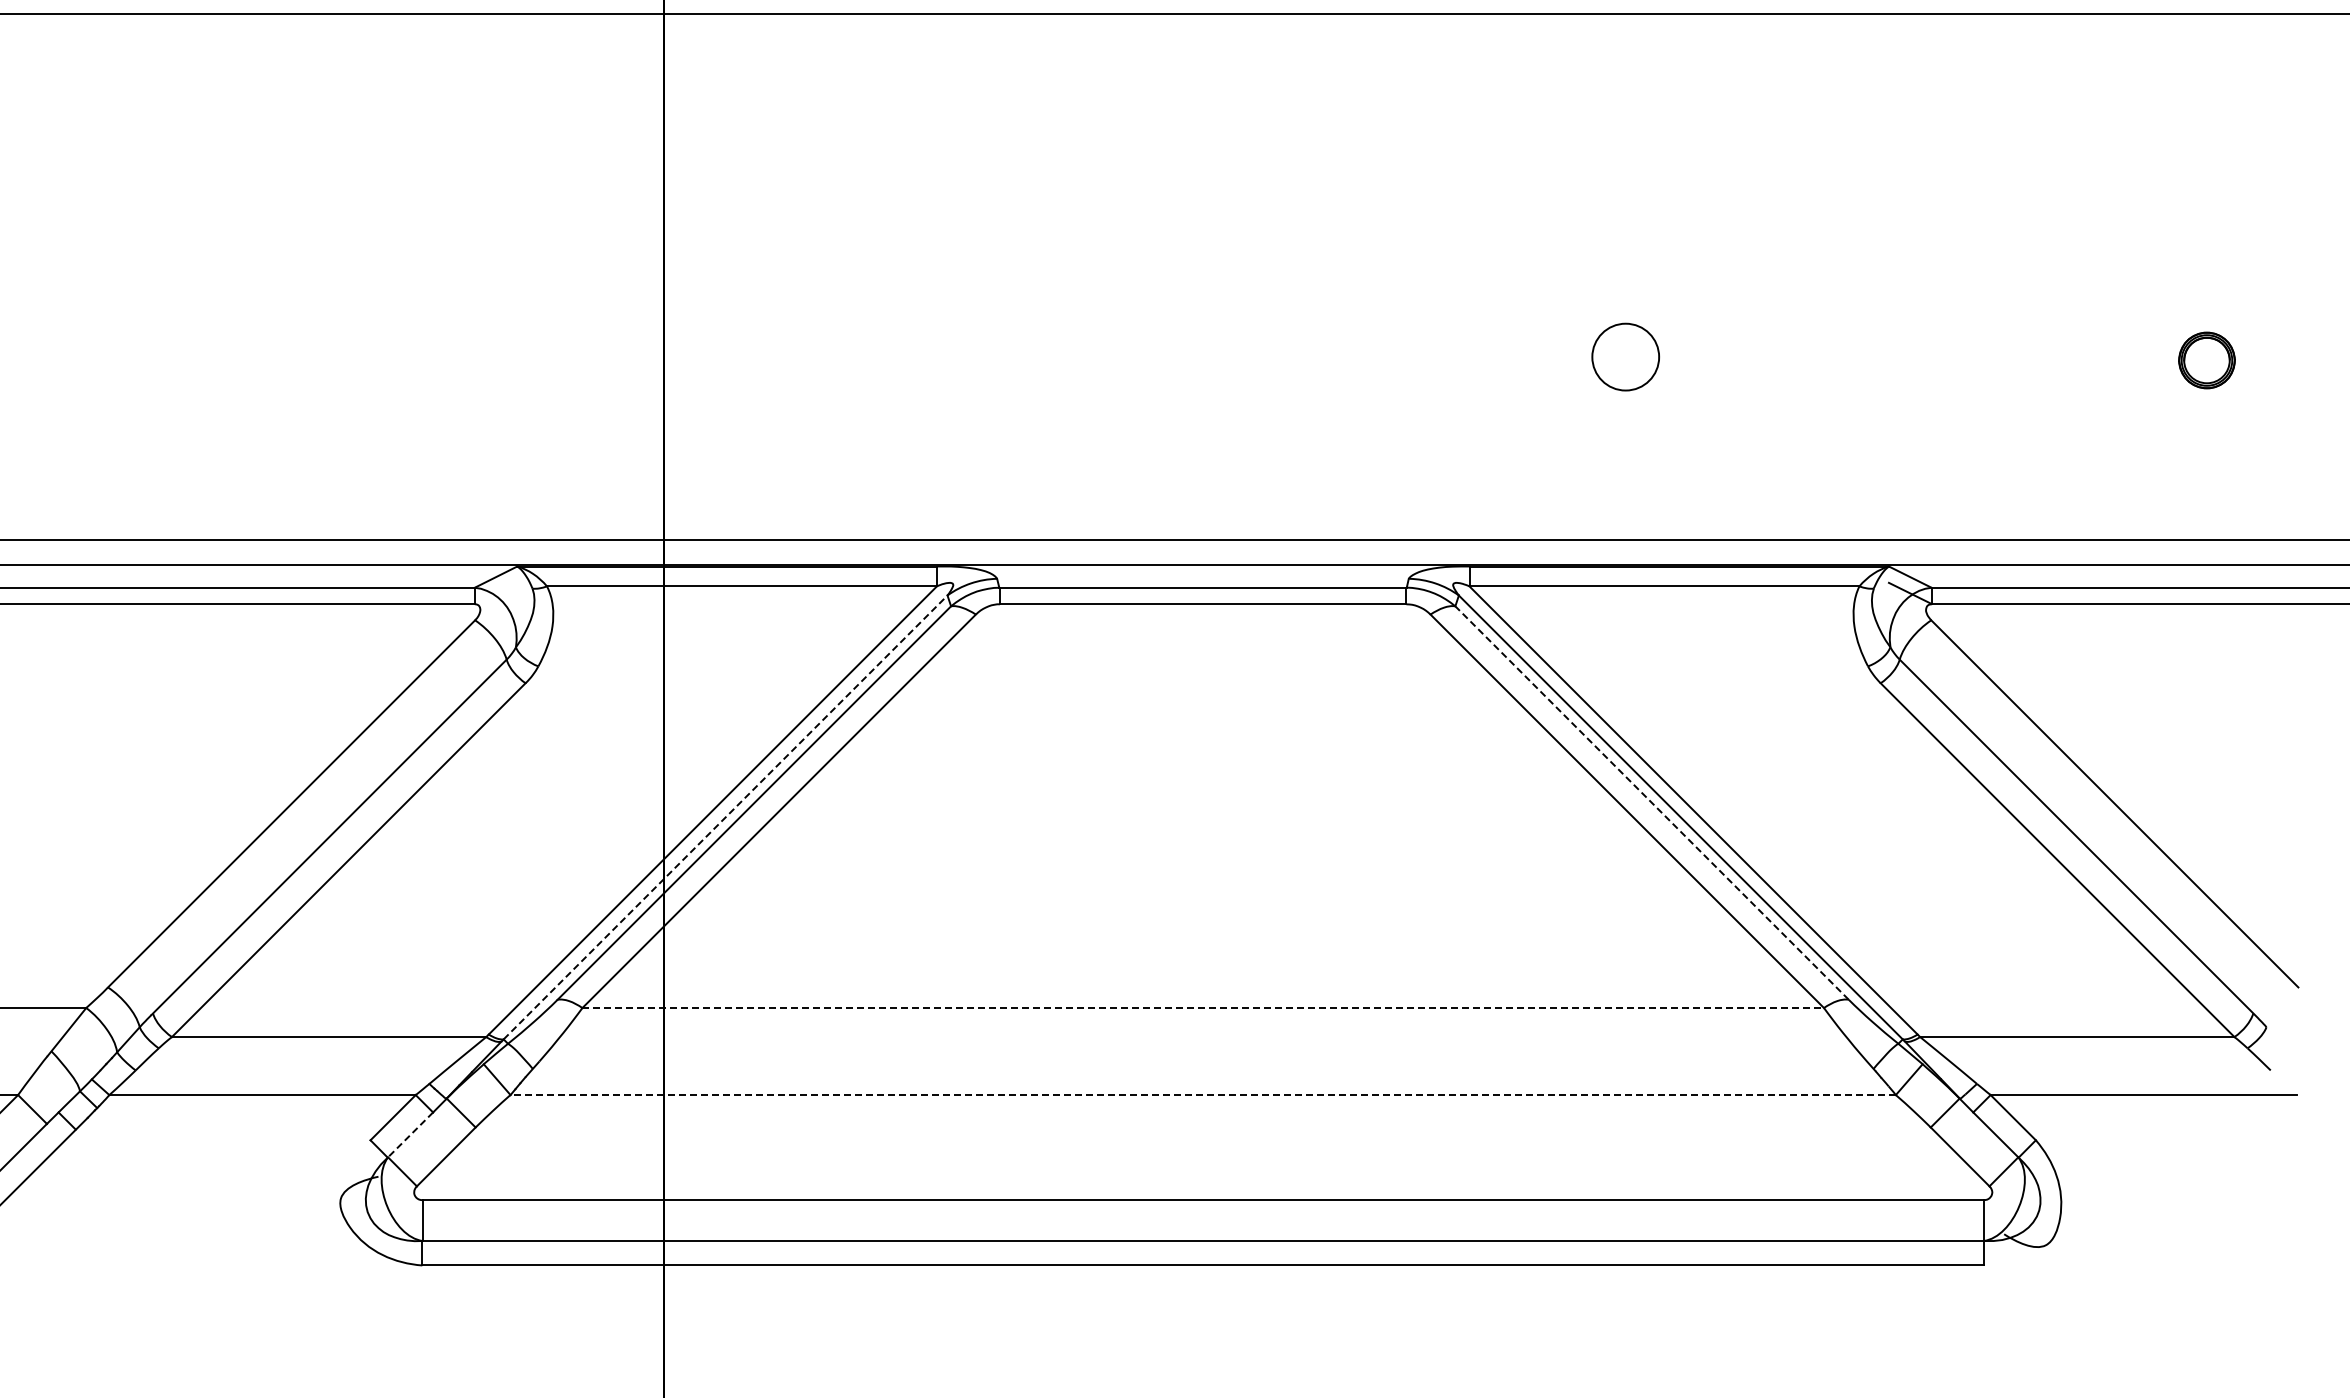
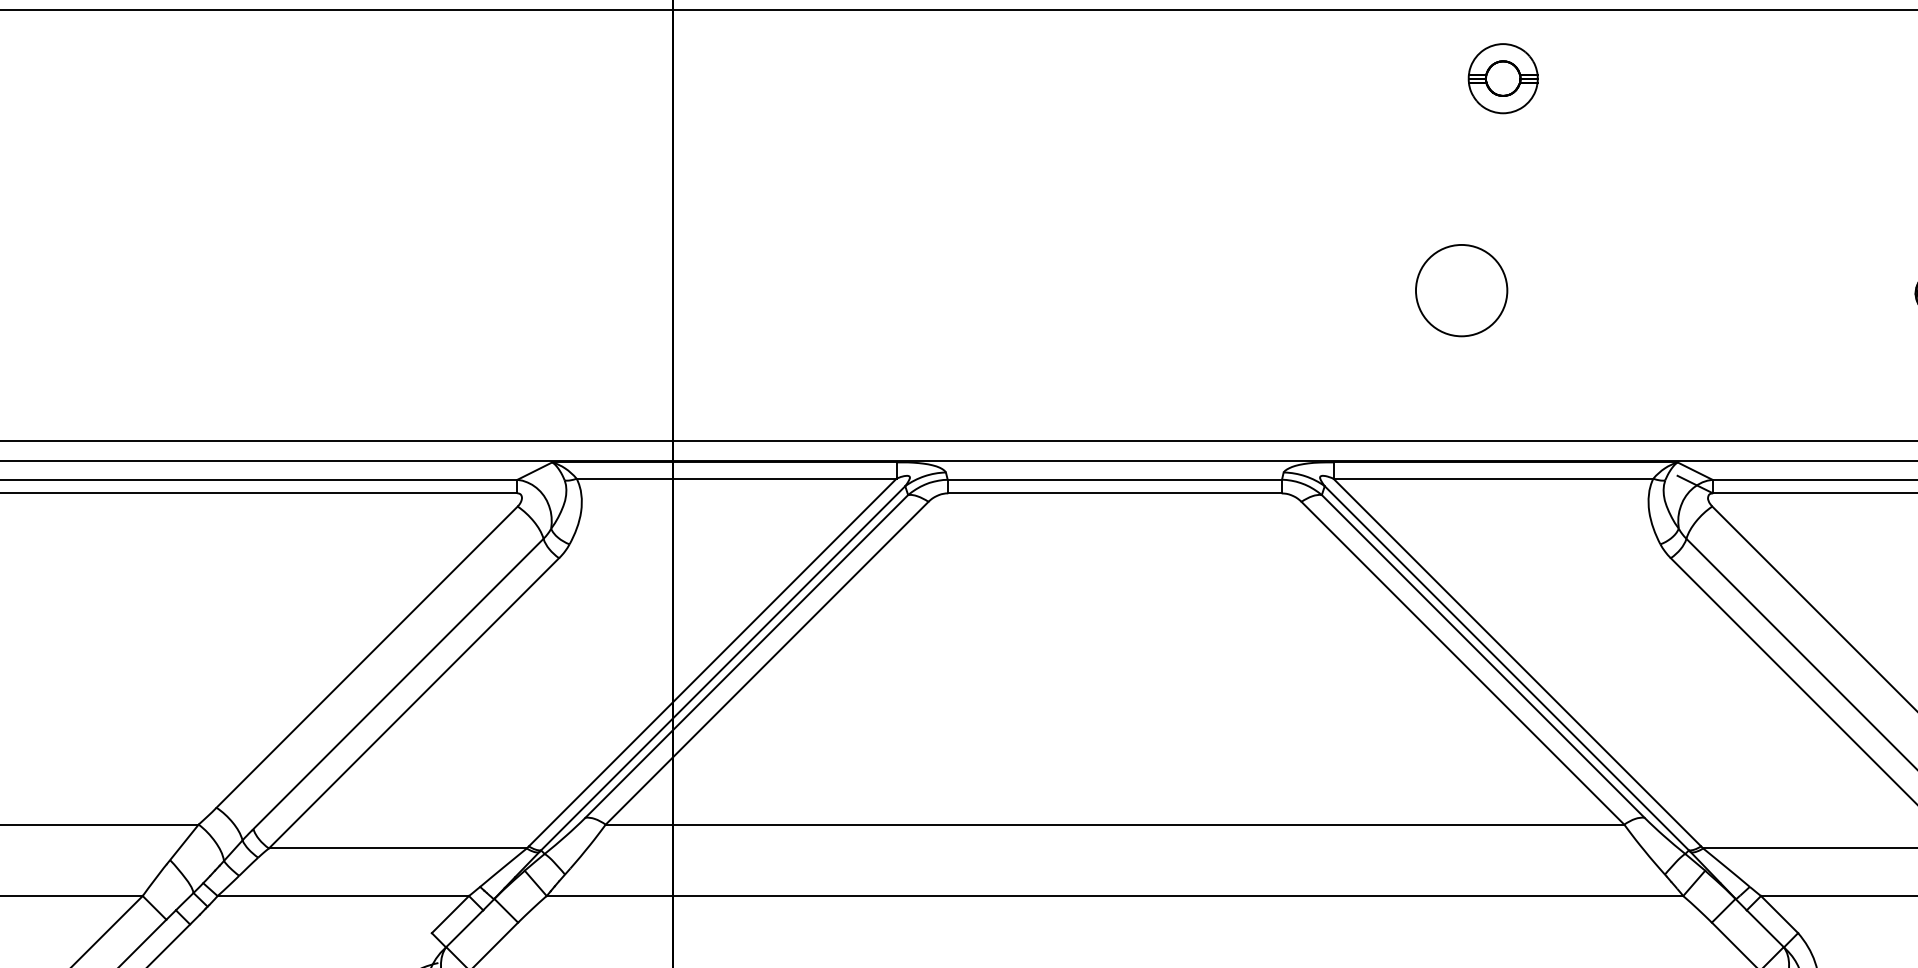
part: (1676, 98) -> (1503, 78), added
circle: (1625, 356) -> (1461, 290), size x1.67
line: (1651, 802) -> (1482, 656), dashed -> solid
line: (725, 817) -> (723, 668), dashed -> solid
line: (1203, 1008) -> (1115, 825), dashed -> solid
line: (1203, 1095) -> (1115, 896), dashed -> solid
line: (410, 1135) -> (464, 929), dashed -> solid

